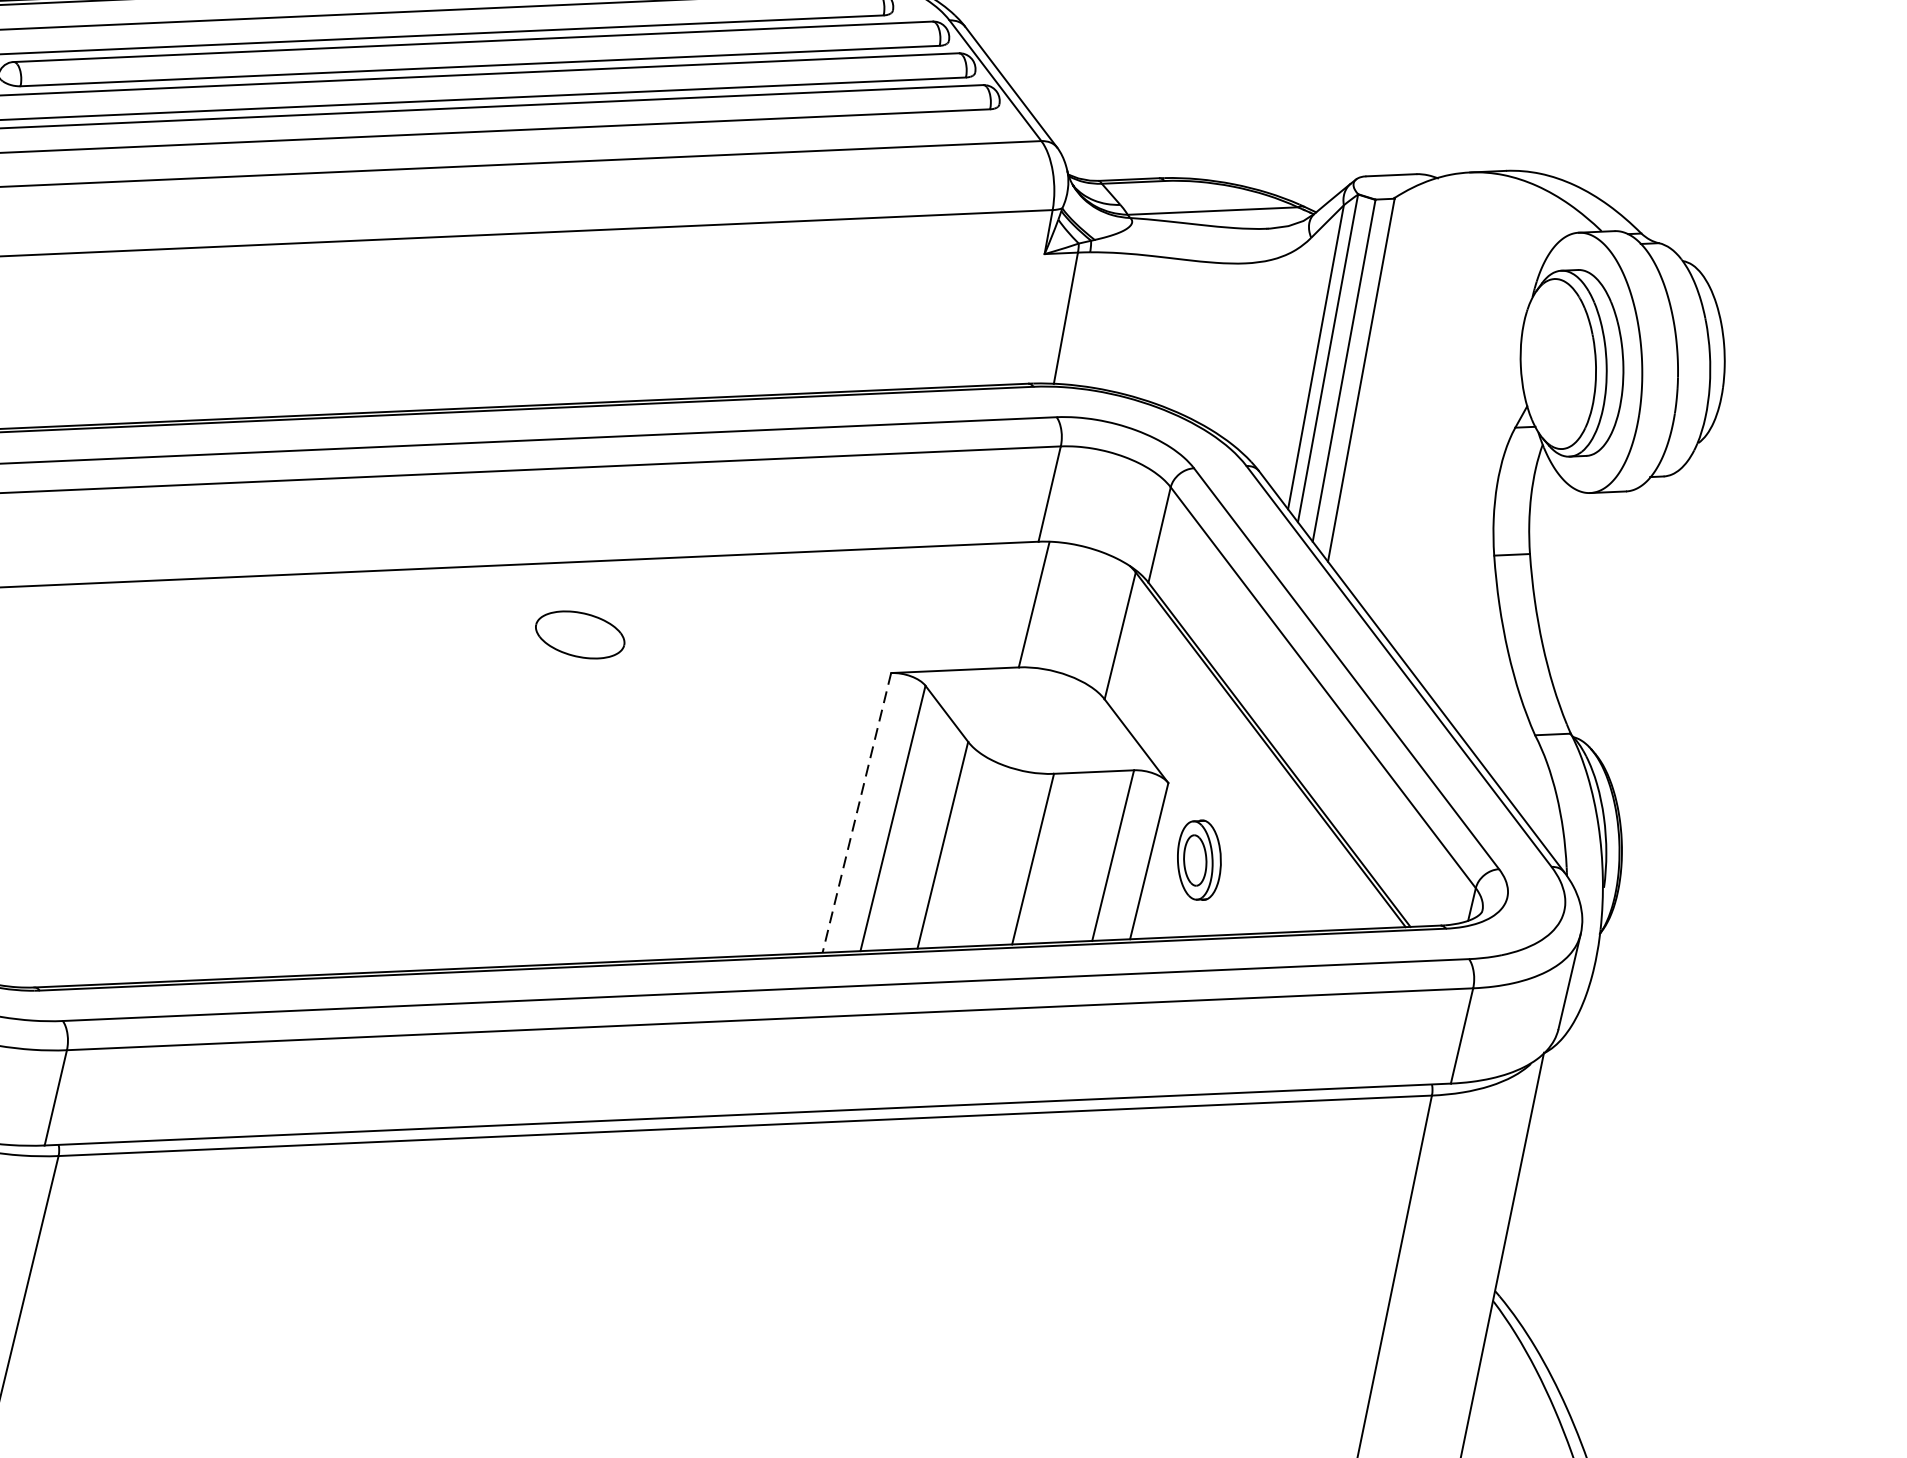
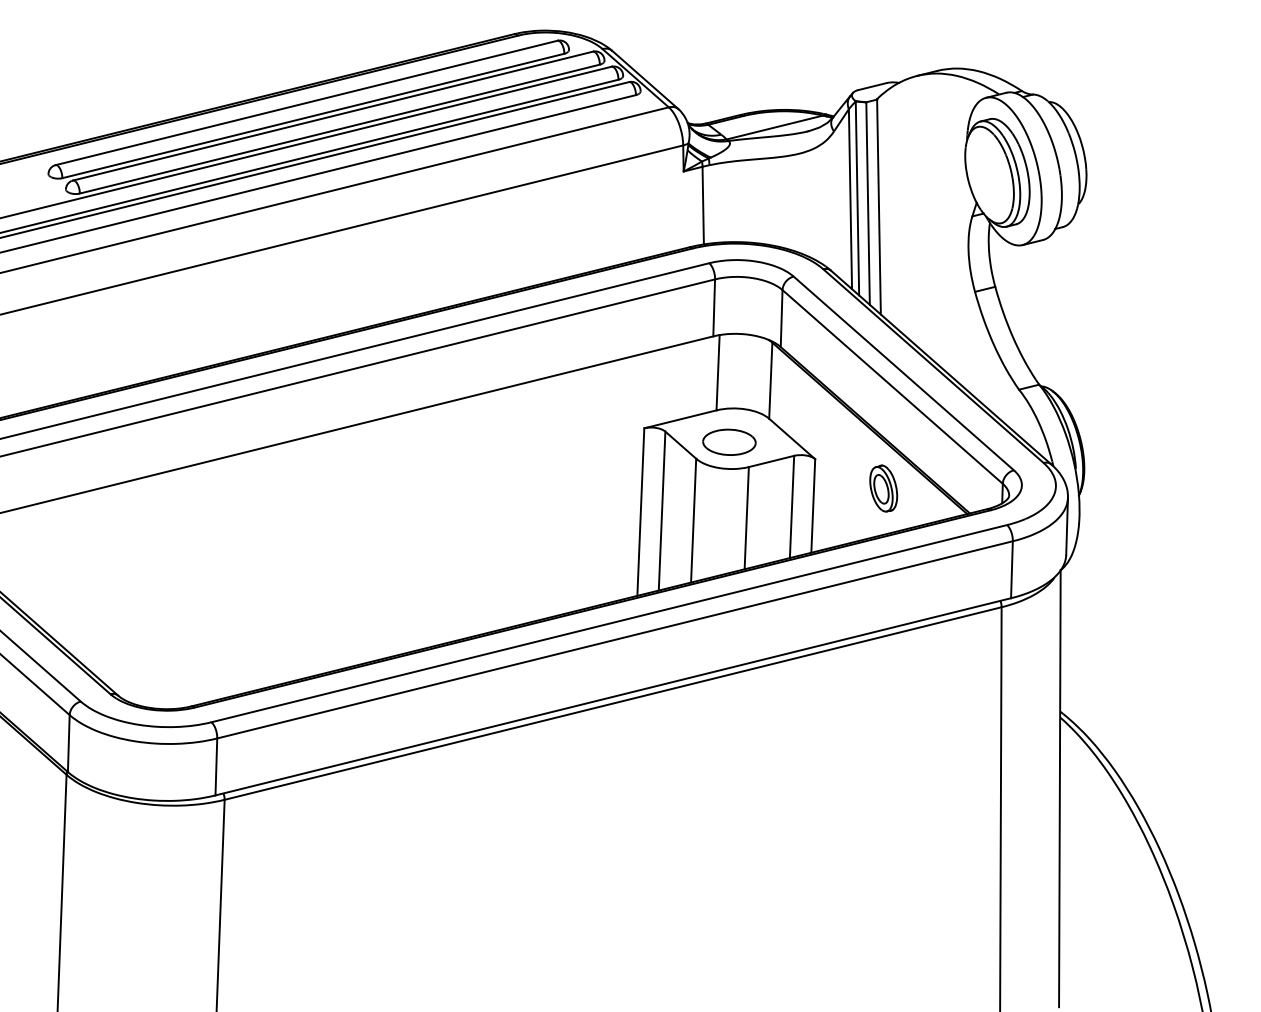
part: (580, 633) -> (729, 441), moved
line: (856, 813) -> (640, 512), dashed -> solid
part: (1198, 859) -> (883, 488), moved

